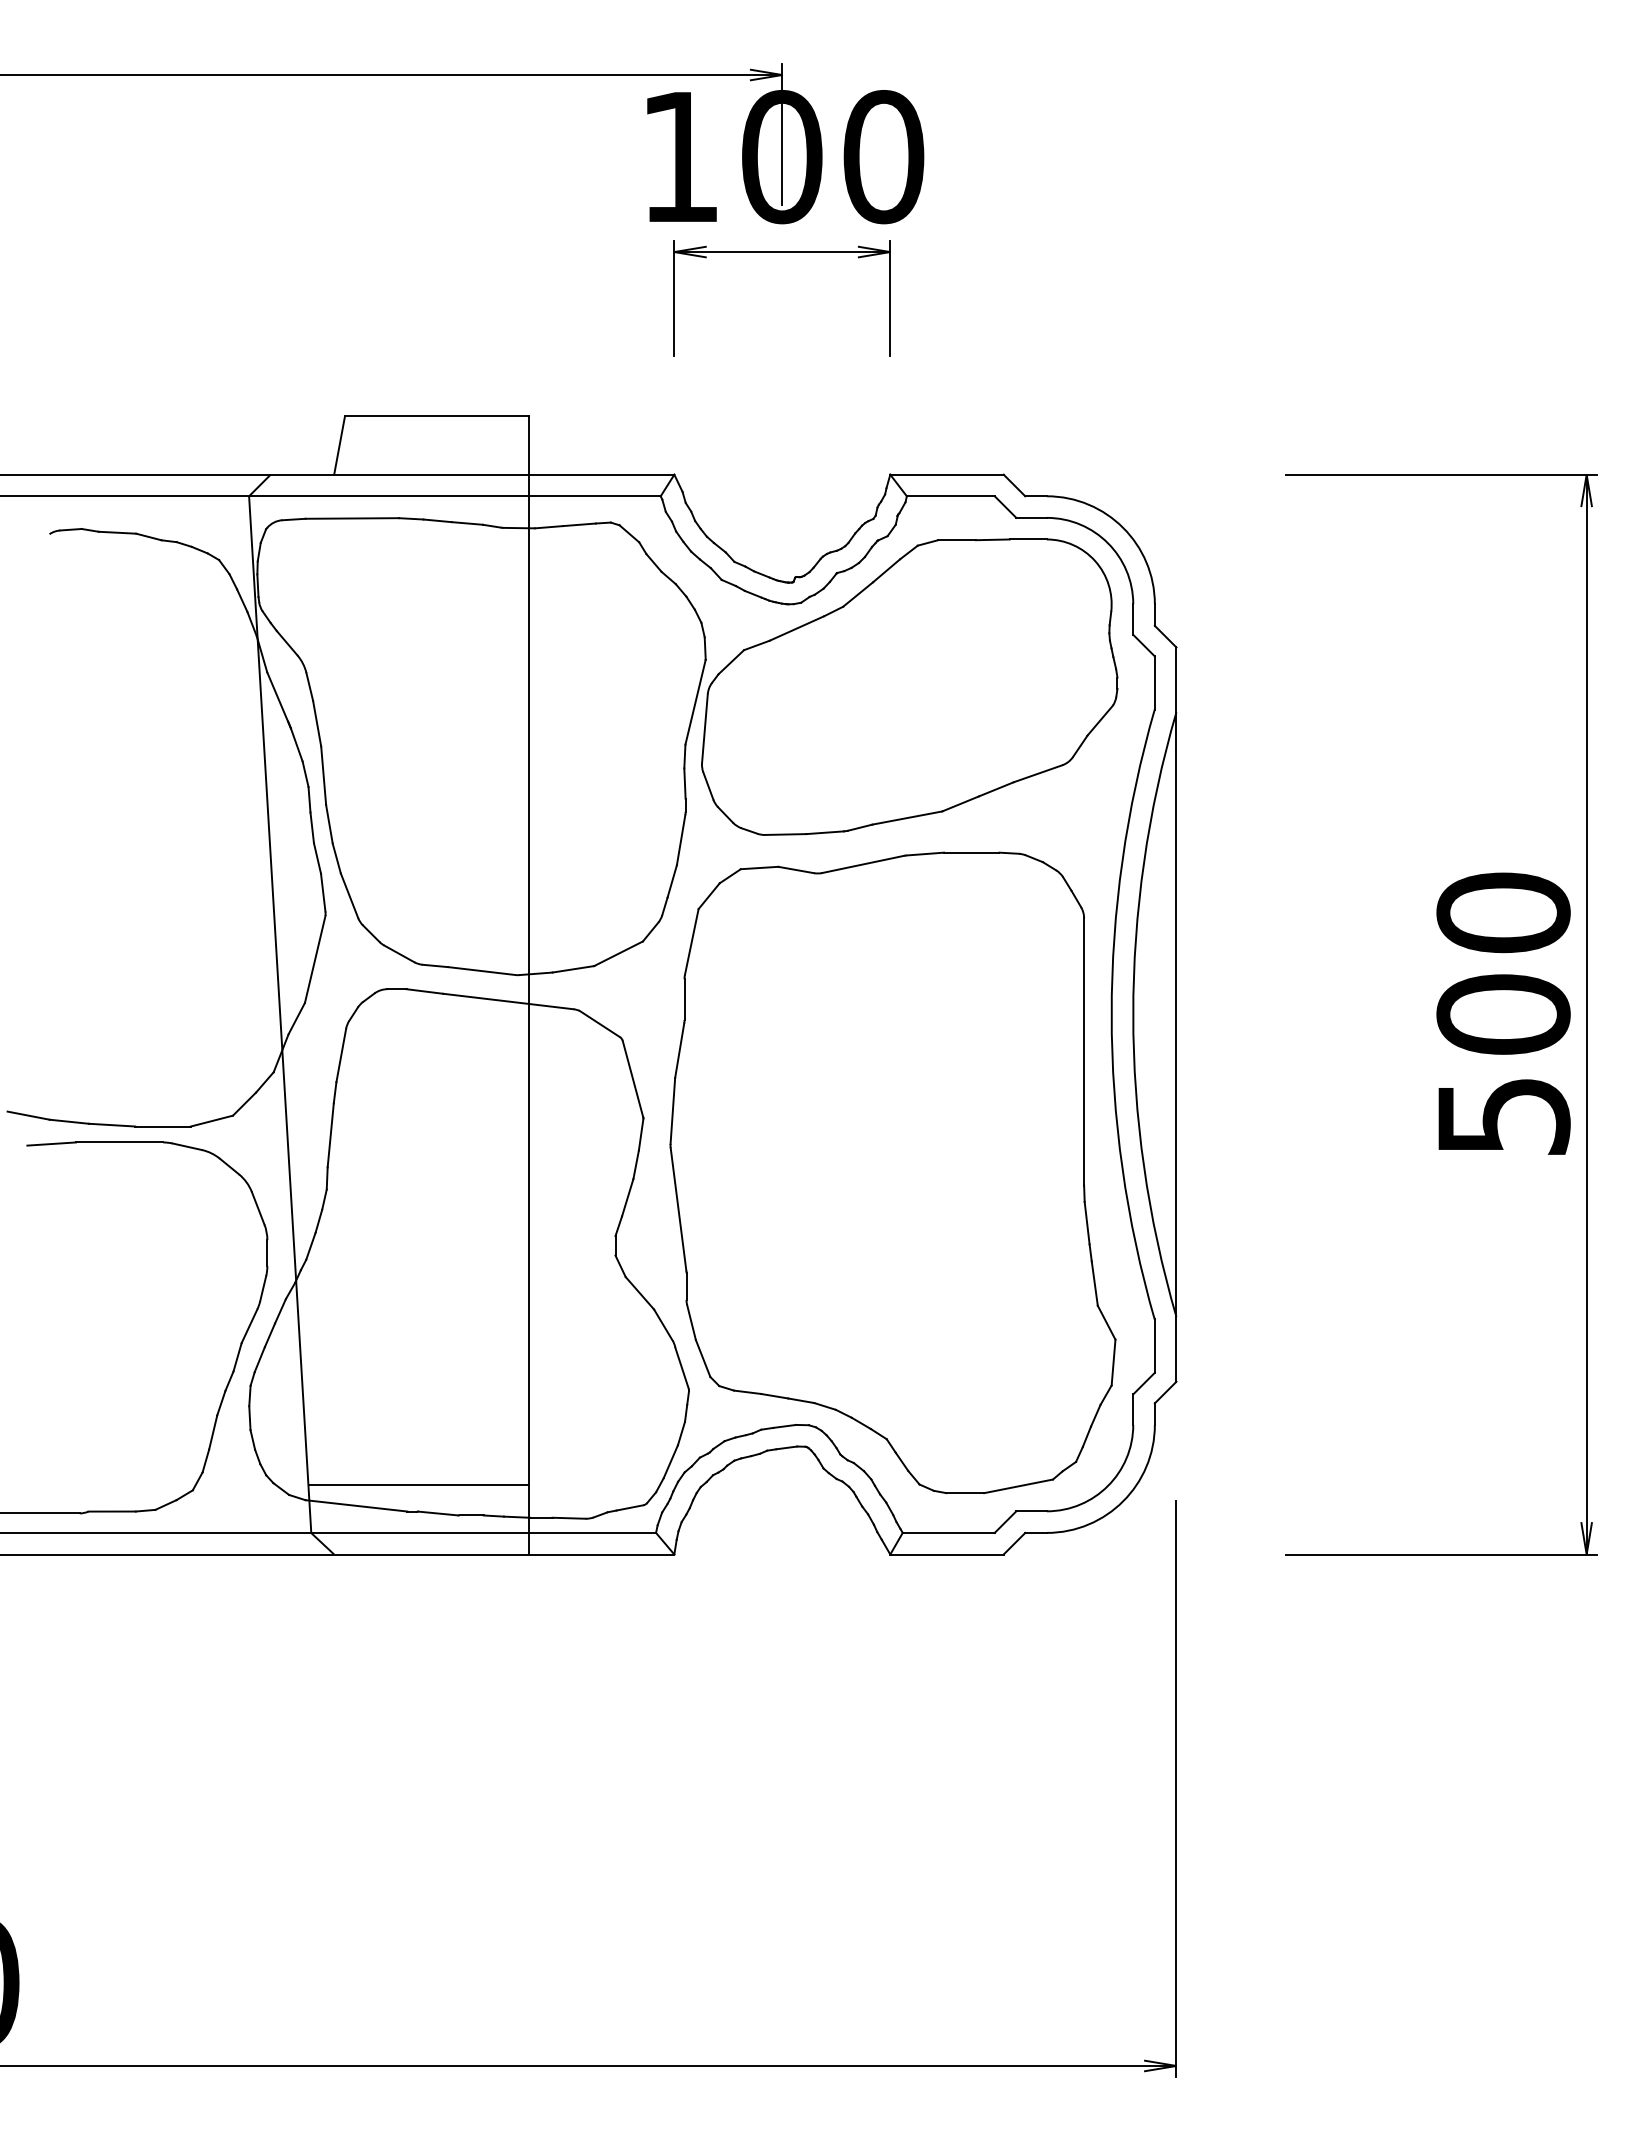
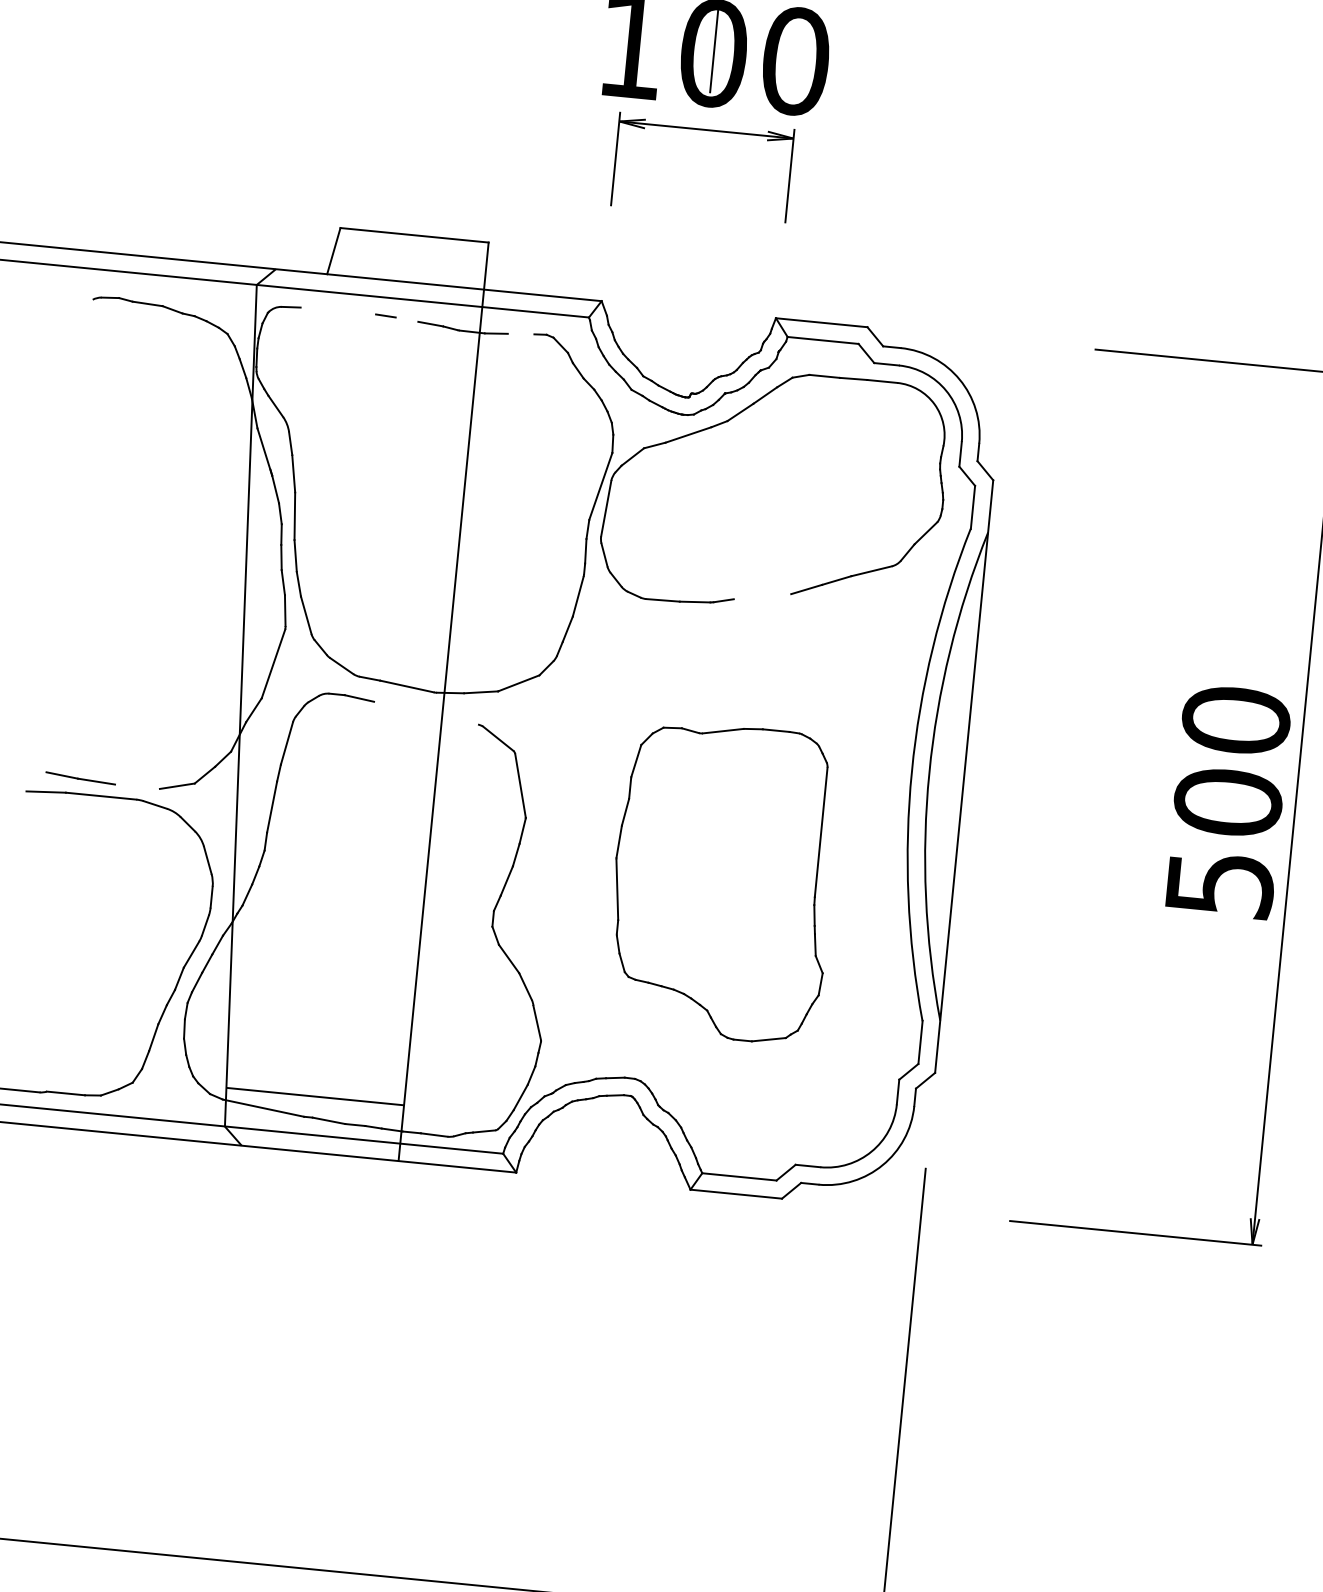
line: (352, 518) -> (338, 311), removed
line: (437, 520) -> (406, 319), removed
line: (579, 524) -> (521, 333), removed
line: (907, 817) -> (762, 596), removed
line: (508, 1001) -> (426, 713), removed
line: (28, 1115) -> (29, 767), removed
line: (162, 1126) -> (137, 786), removed
part: (892, 1172) -> (722, 881), size x0.6

